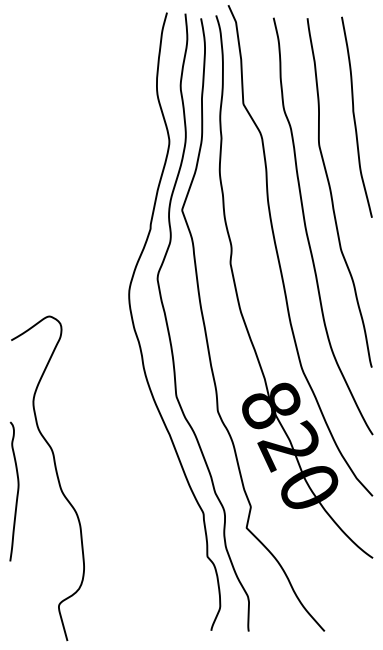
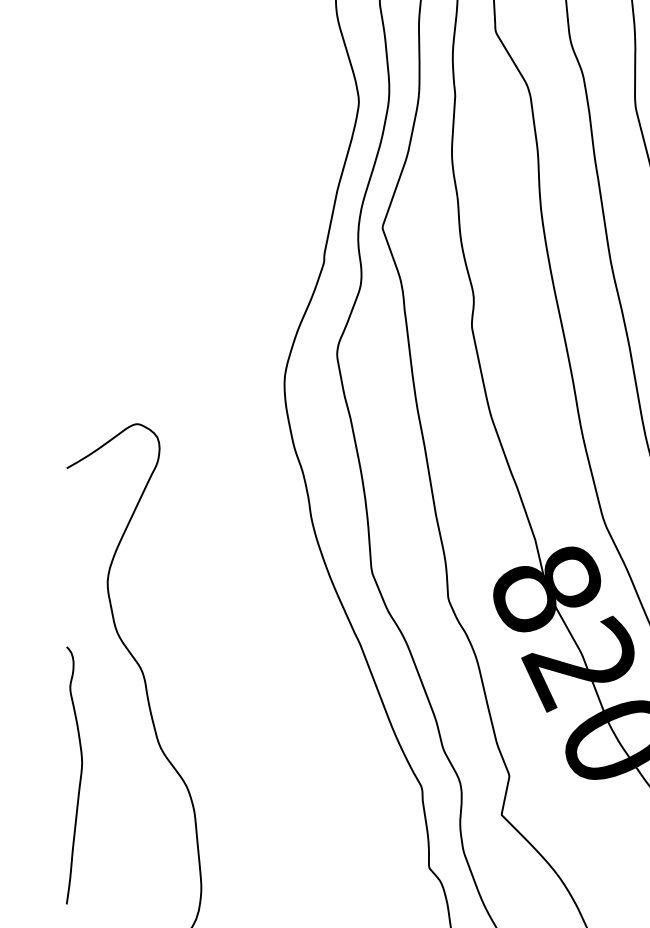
curve: (17, 491) -> (80, 775), moved

